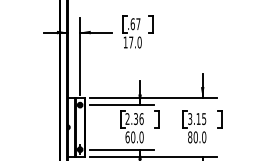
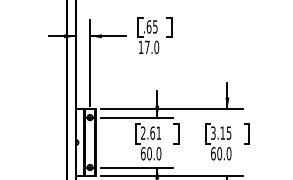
text: (138, 23) -> (155, 26), .67 -> .65
text: (138, 118) -> (155, 132), 2.36 -> 2.61
text: (190, 137) -> (213, 153), 80.0 -> 60.0

